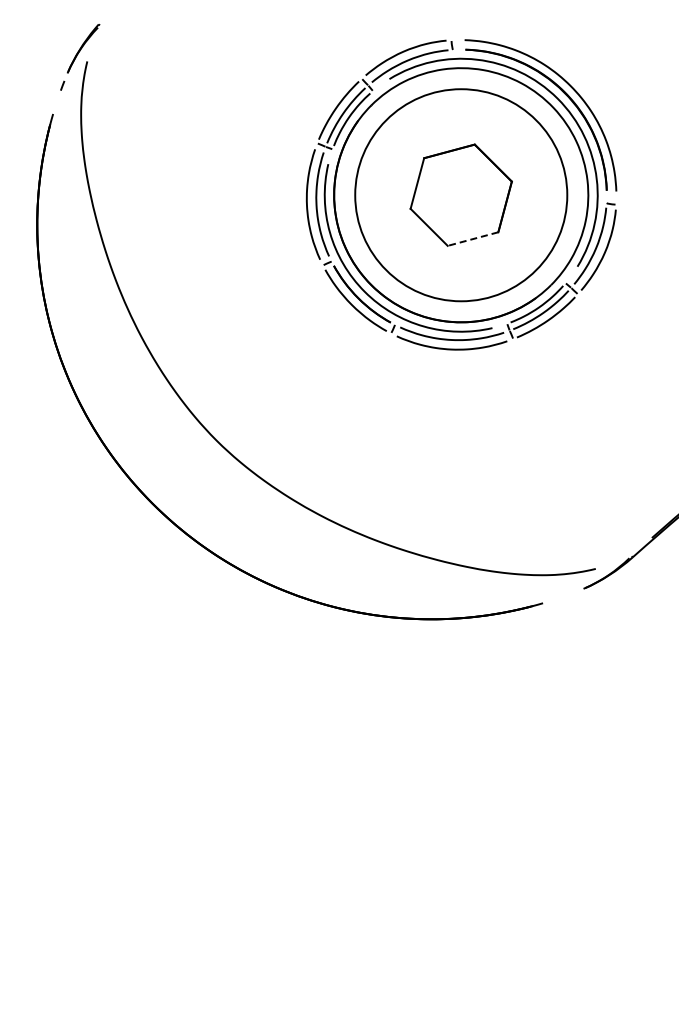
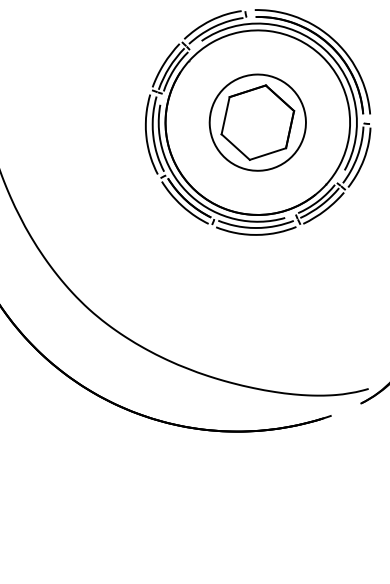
circle: (460, 194) -> (257, 122), size x0.62
line: (472, 239) -> (267, 154), dashed -> solid

